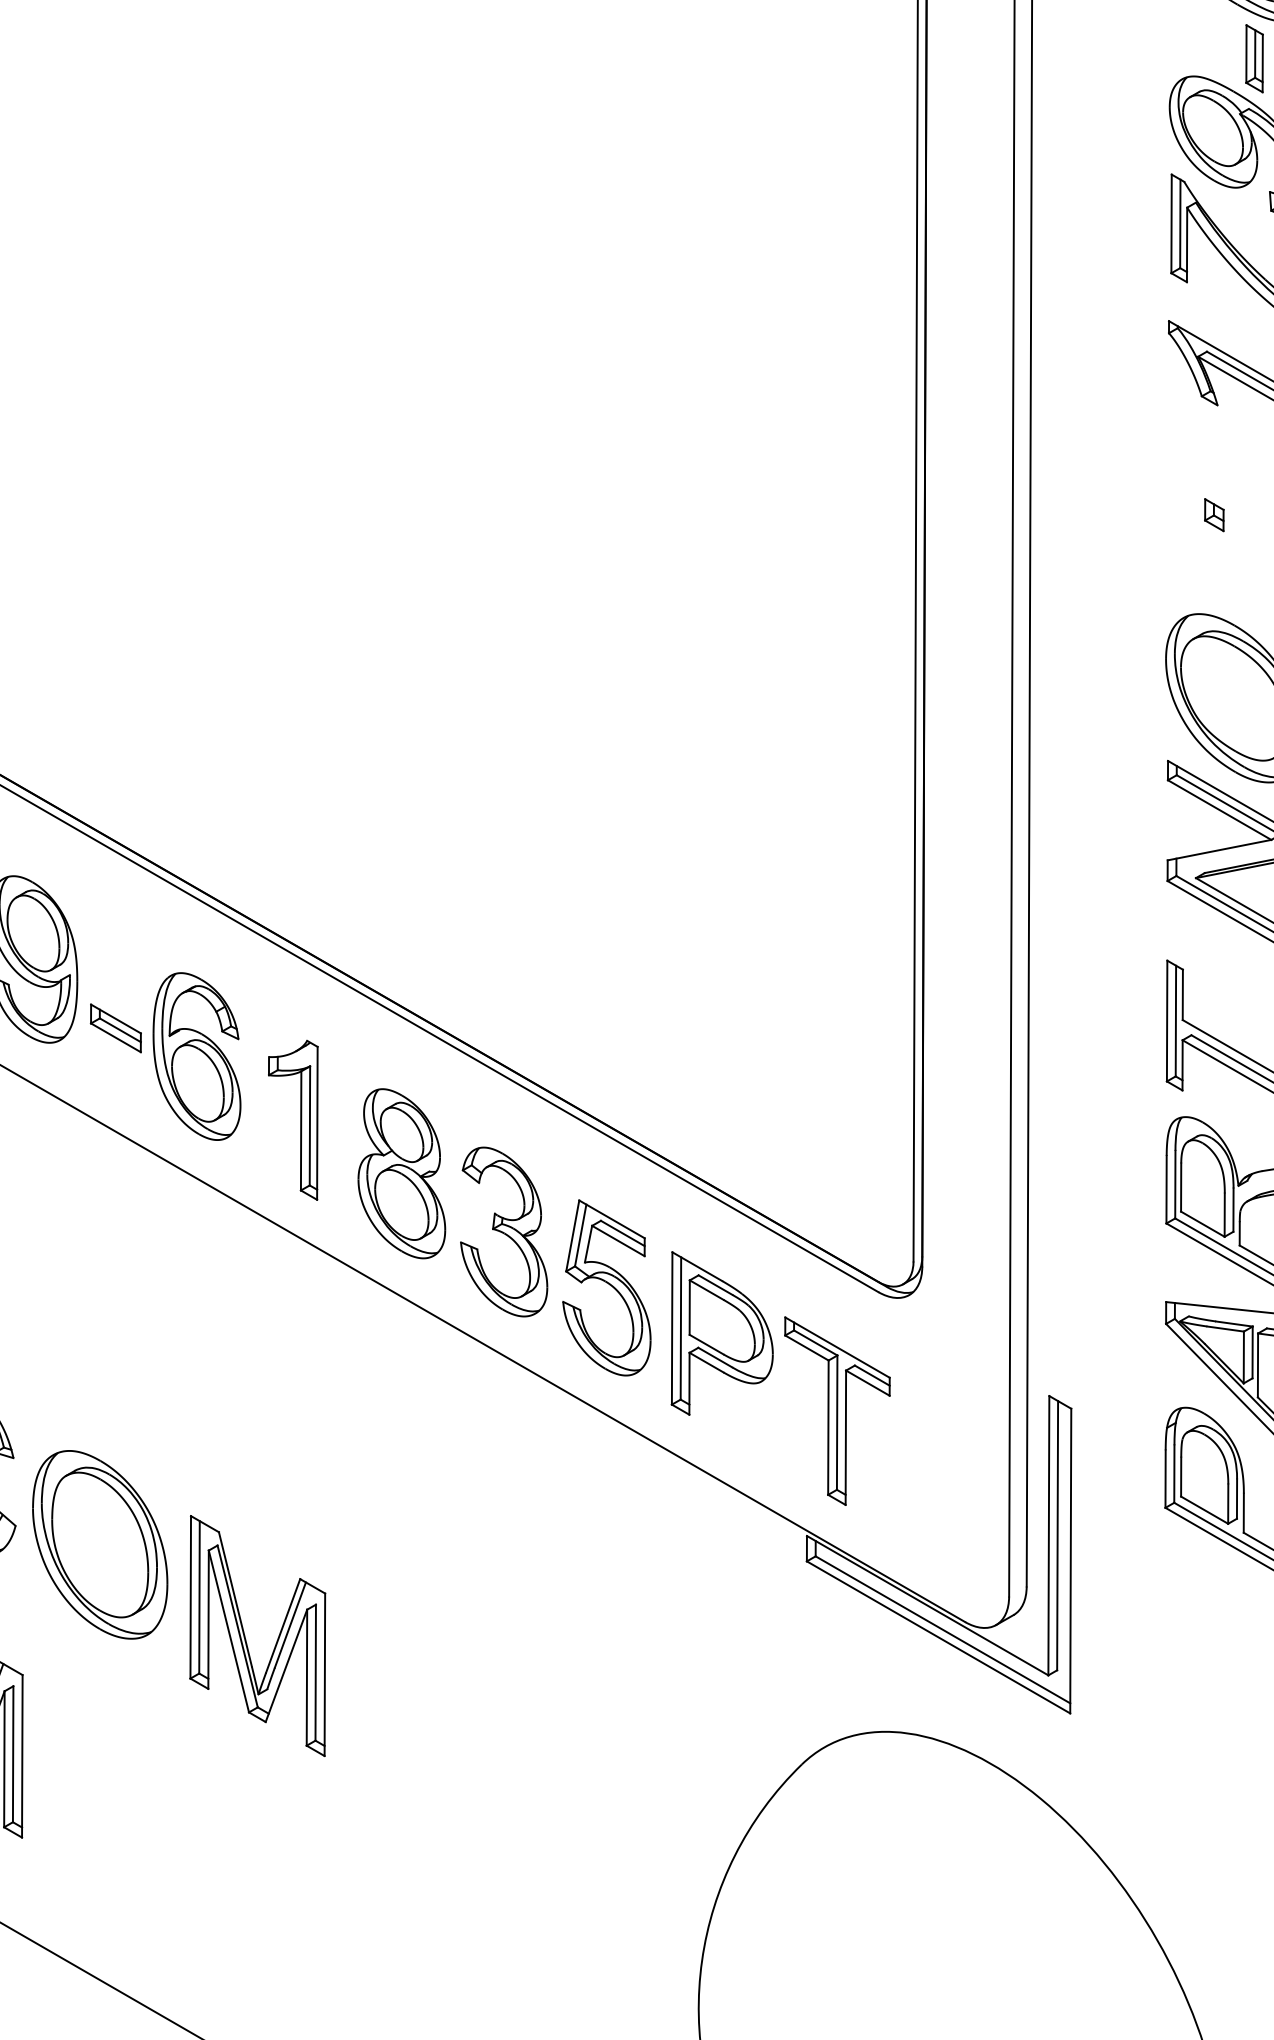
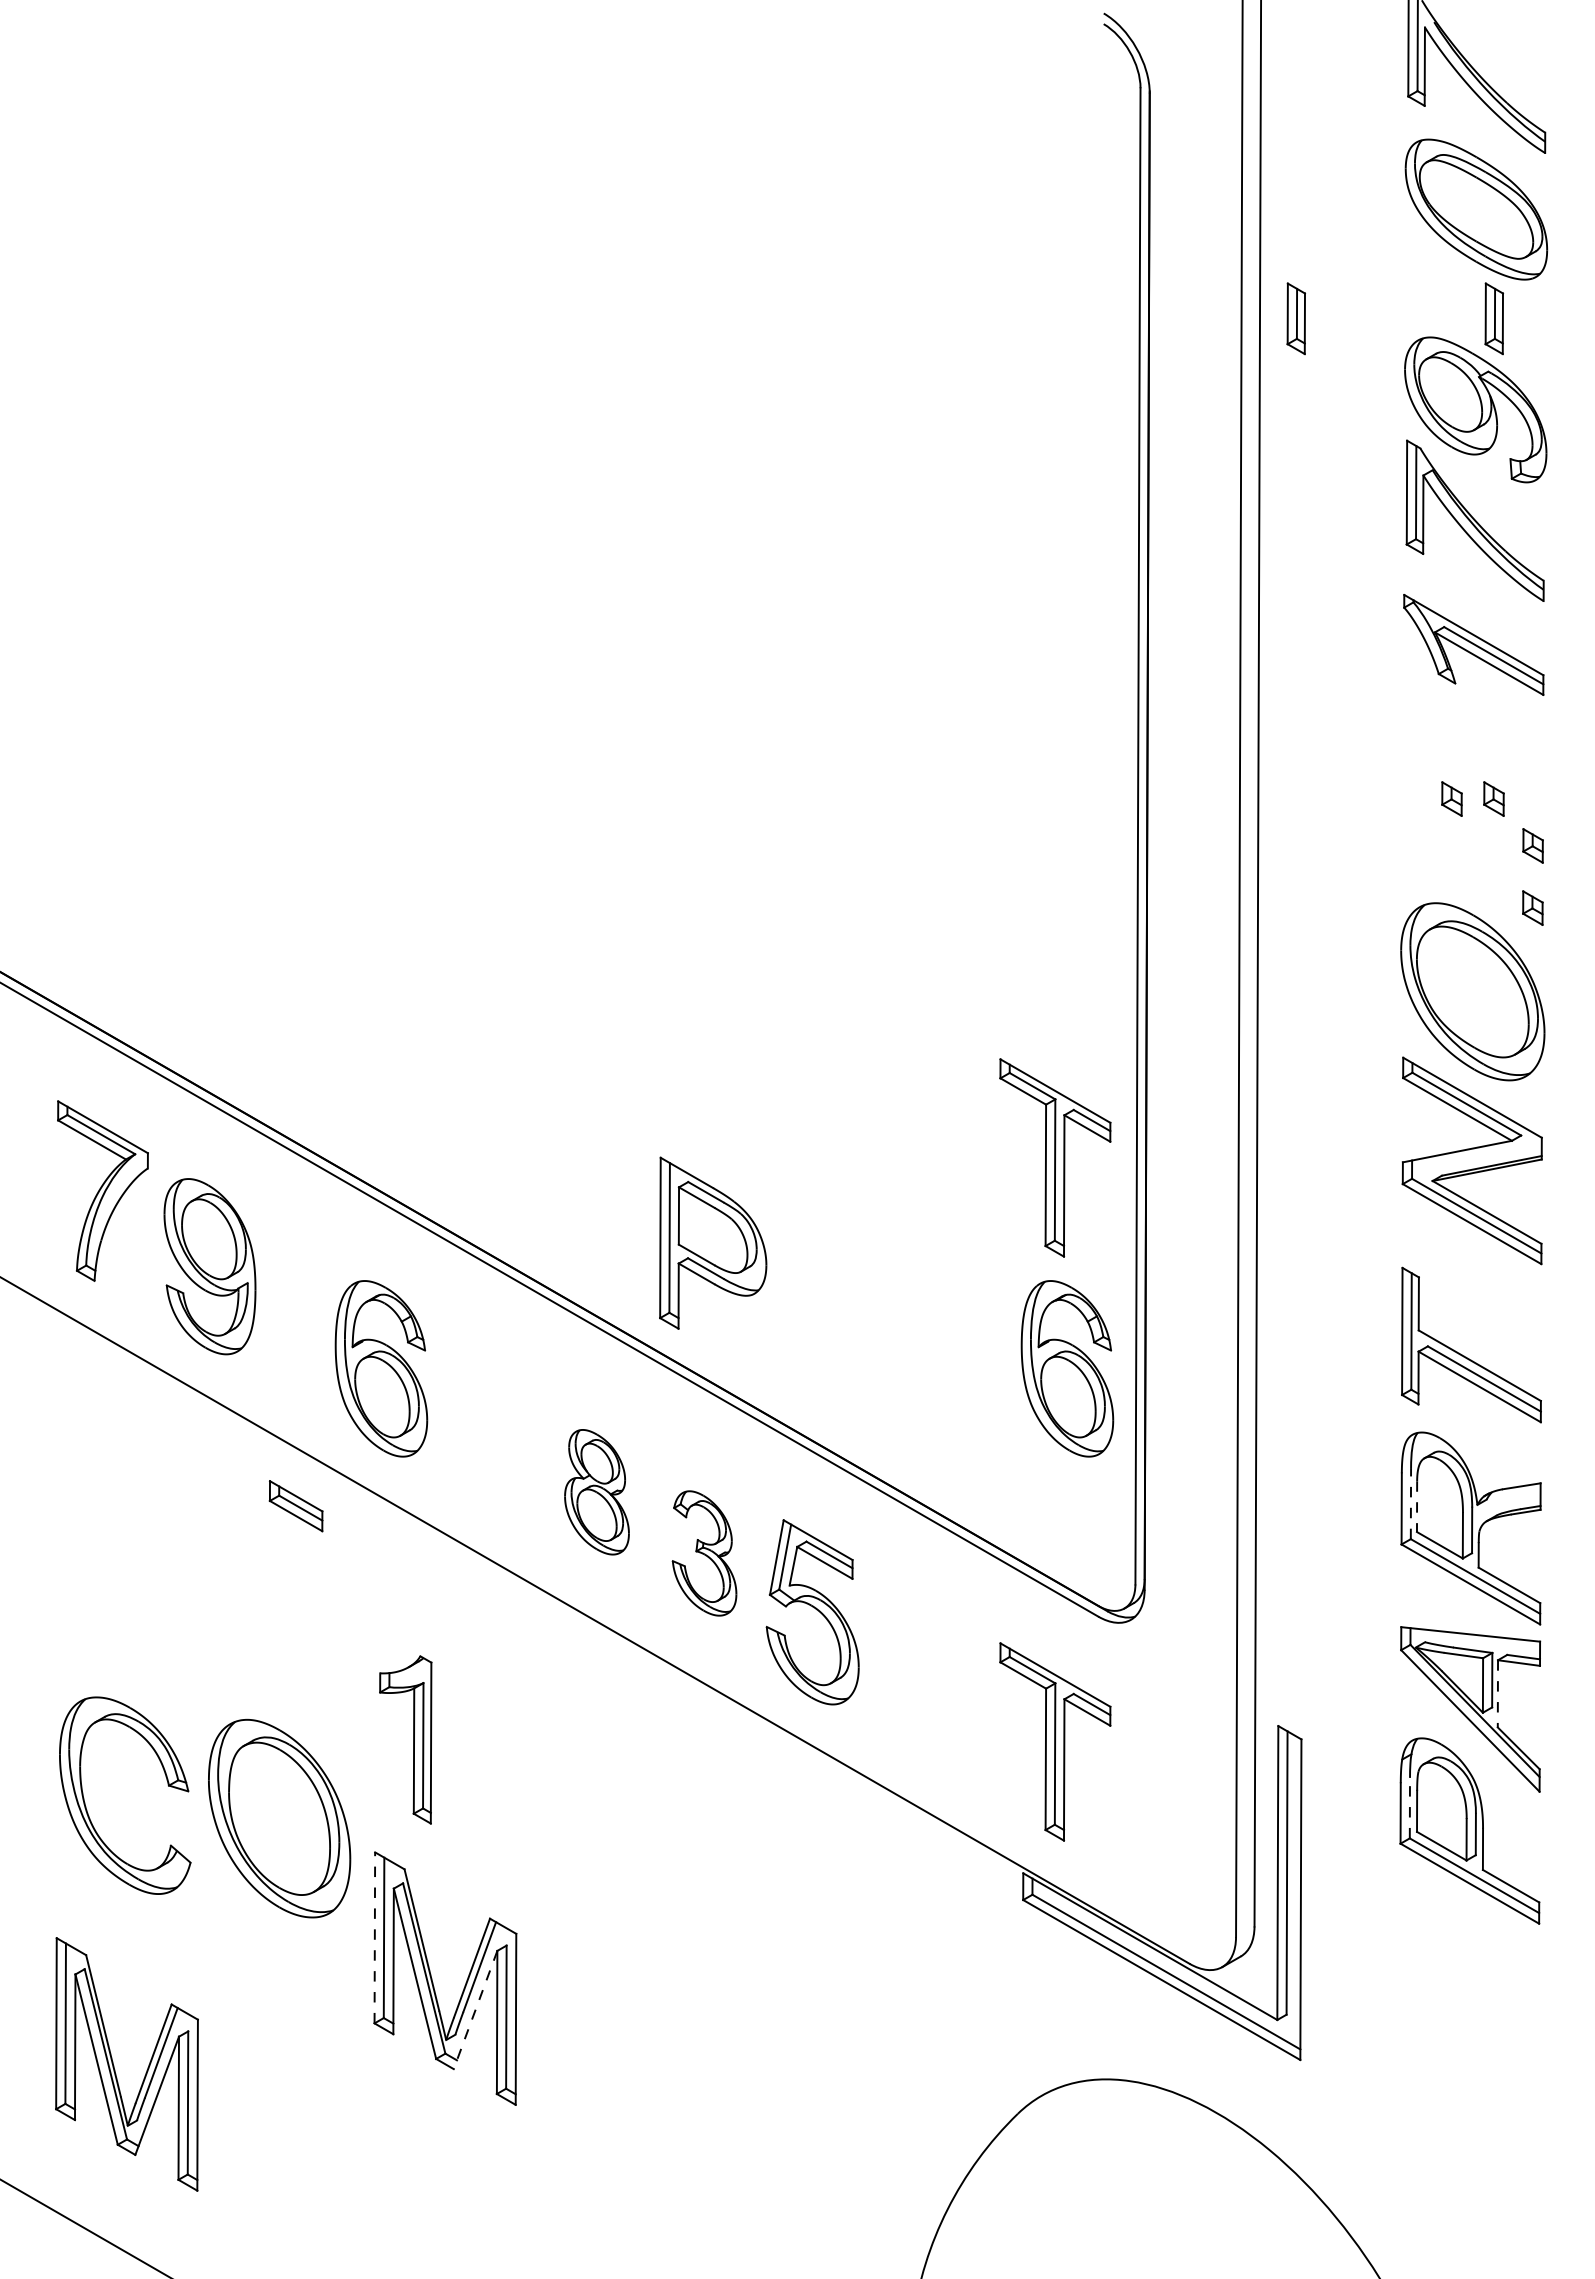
part: (1065, 58) -> (1295, 318), added
part: (1253, 514) -> (1493, 798), added
part: (837, 855) -> (1055, 1157), added
part: (115, 1028) -> (295, 1506), moved
part: (848, 1056) -> (1067, 1368), added
part: (300, 1119) -> (413, 1739), moved
part: (401, 1174) -> (596, 1492), size x0.7
line: (1174, 1184) -> (1410, 1503), solid -> dashed
line: (1181, 1188) -> (1417, 1507), solid -> dashed
part: (504, 1232) -> (704, 1553), size x0.7
part: (722, 1332) -> (713, 1242), moved
line: (1257, 1365) -> (1497, 1693), solid -> dashed
line: (1173, 1473) -> (1409, 1807), solid -> dashed
part: (100, 1544) -> (279, 1818), moved
line: (190, 1596) -> (374, 1937), solid -> dashed
line: (286, 1666) -> (475, 2010), solid -> dashed

